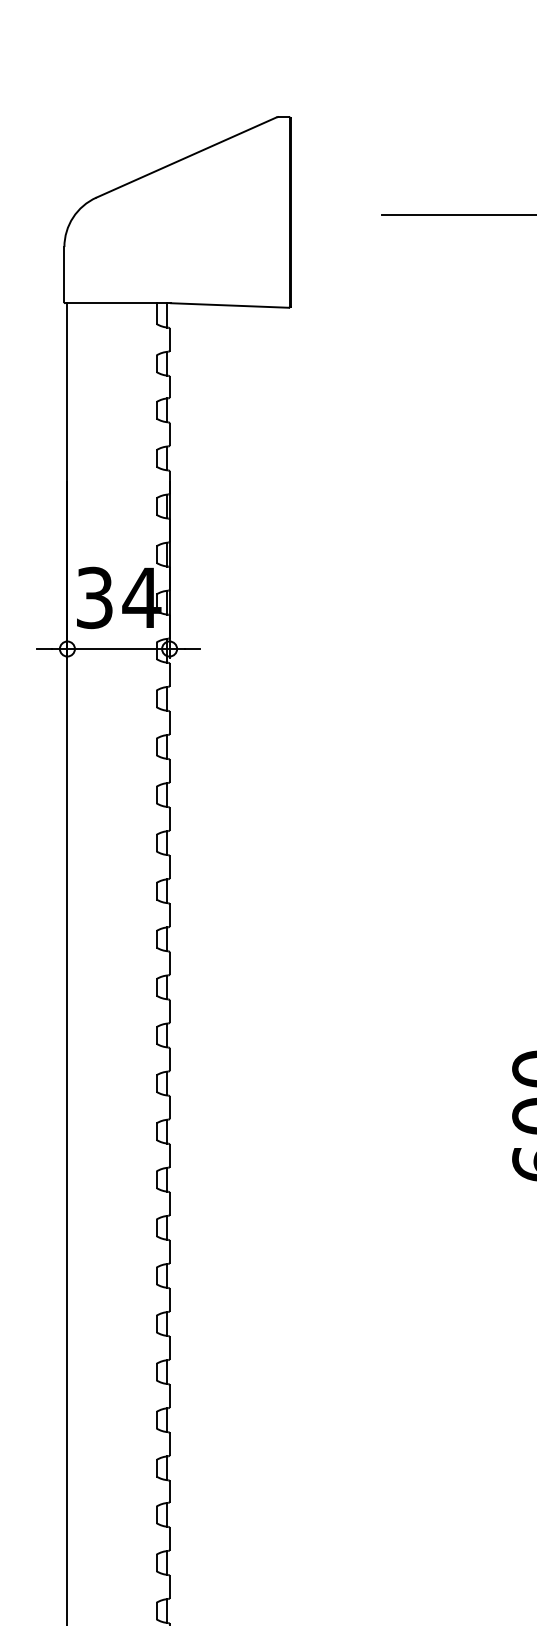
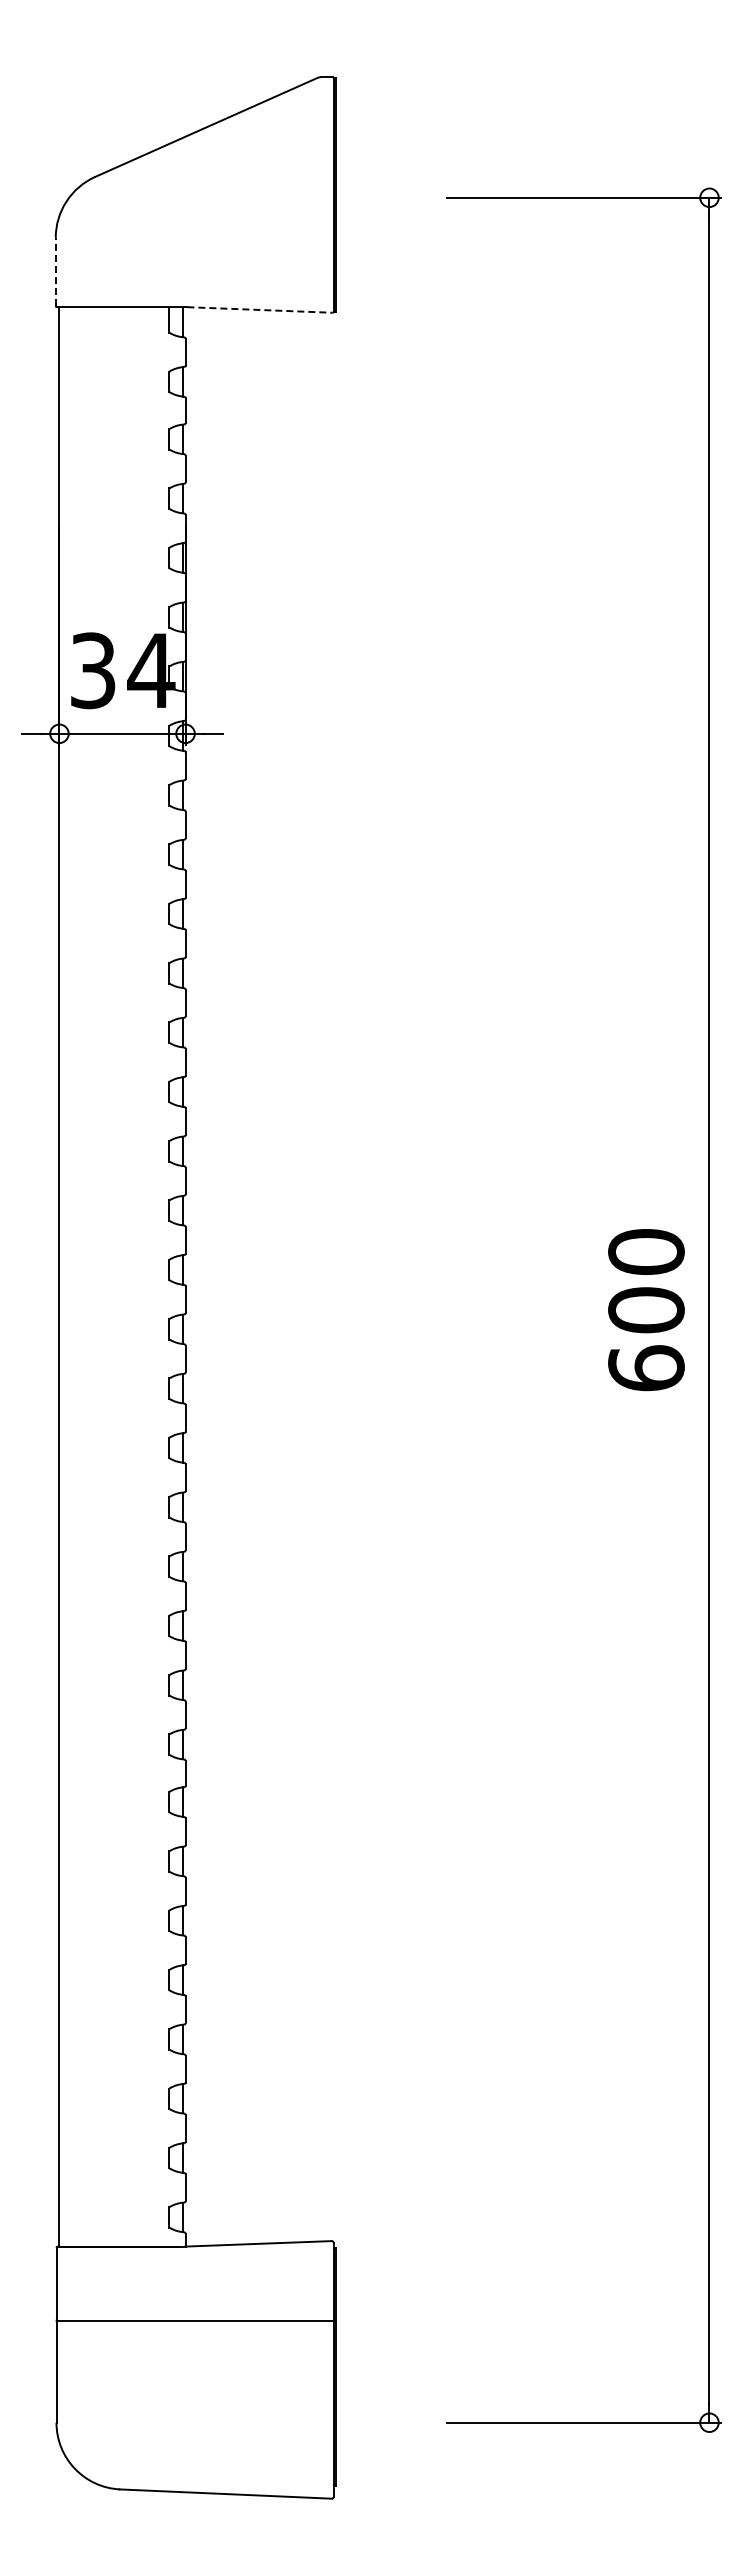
line: (64, 274) -> (55, 271), solid -> dashed
line: (230, 305) -> (260, 309), solid -> dashed

